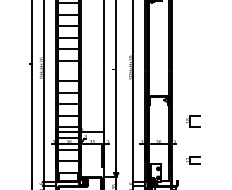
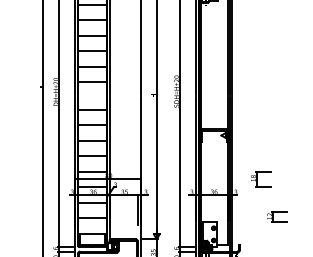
part: (193, 121) -> (261, 179), moved
part: (193, 160) -> (277, 216), moved

